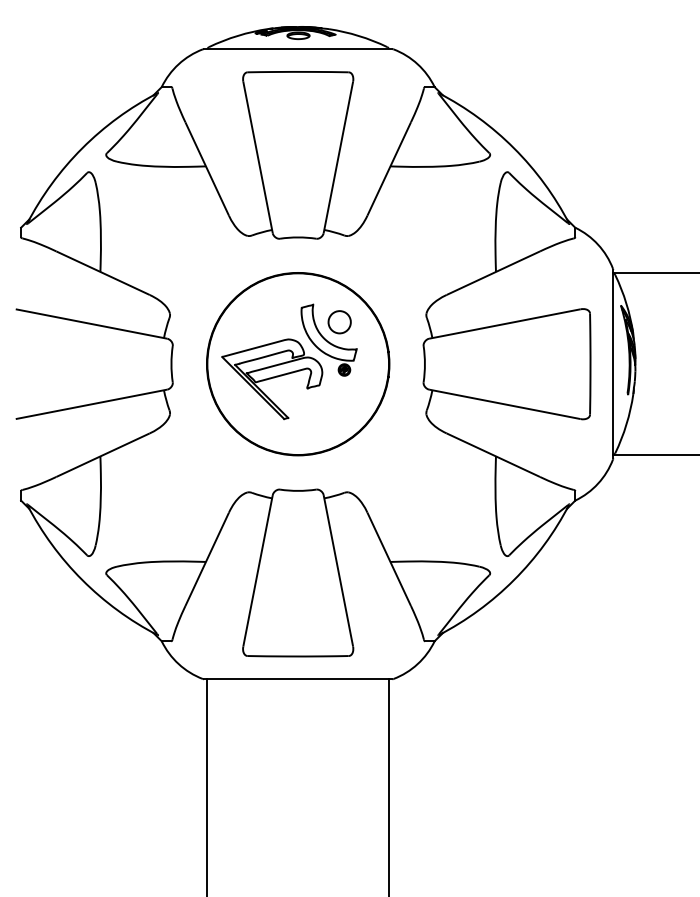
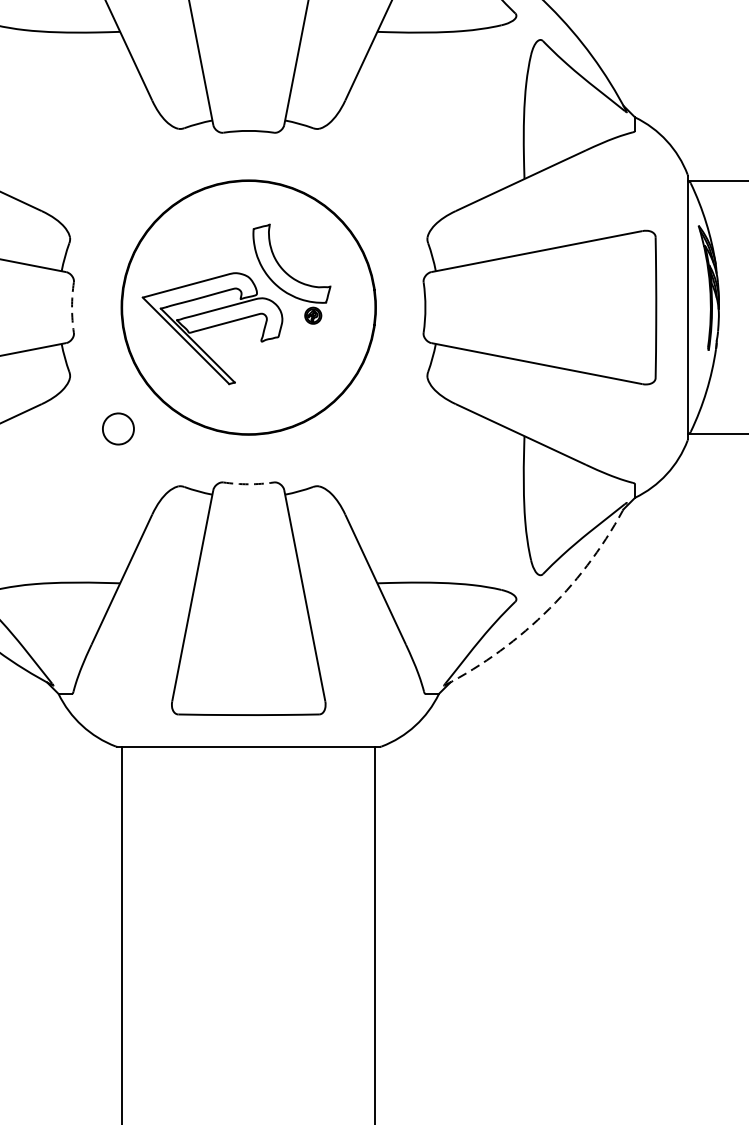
part: (339, 322) -> (118, 429), moved
arc: (171, 364) -> (72, 308), solid -> dashed
arc: (298, 490) -> (249, 483), solid -> dashed
arc: (514, 580) -> (550, 609), solid -> dashed

